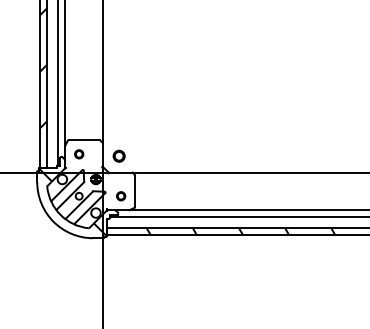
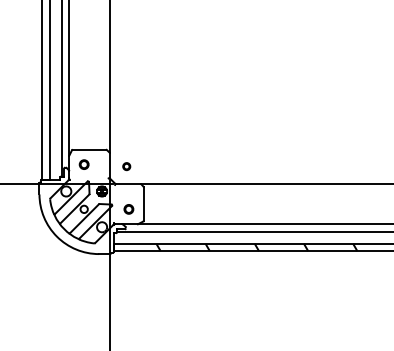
hatch: (43, 68) -> (46, 73), removed
part: (118, 155) -> (126, 165), size x0.6
hatch: (72, 202) -> (77, 216), removed

